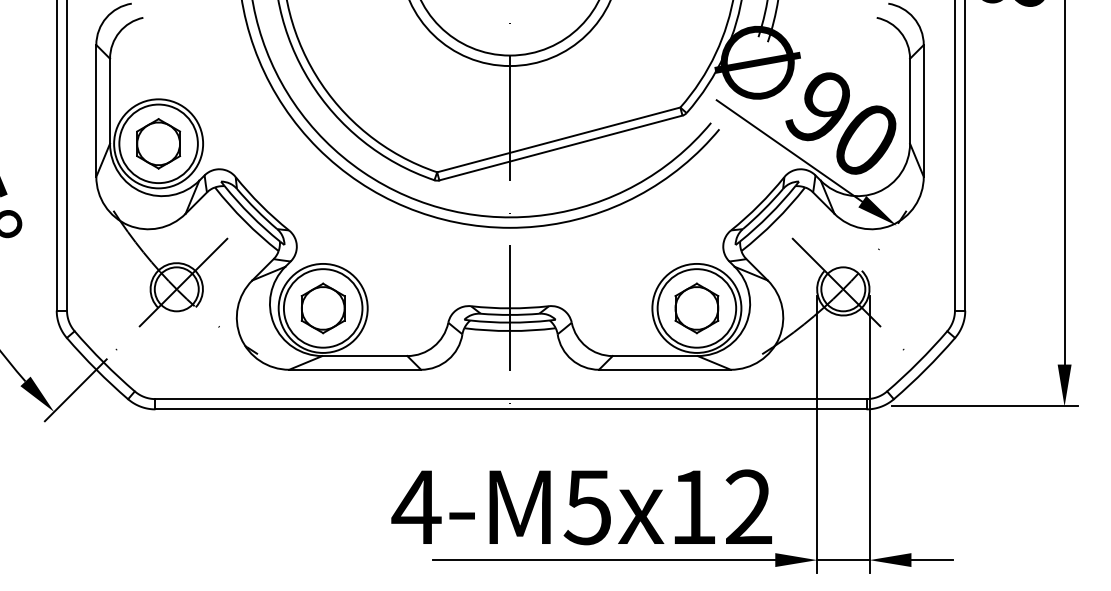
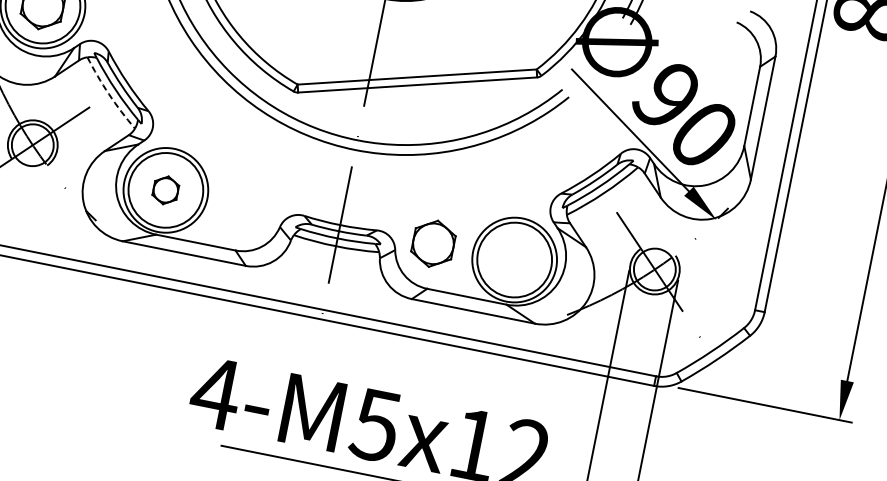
arc: (244, 221) -> (108, 94), solid -> dashed
part: (322, 308) -> (165, 190), size x0.6
part: (696, 308) -> (433, 243), moved

